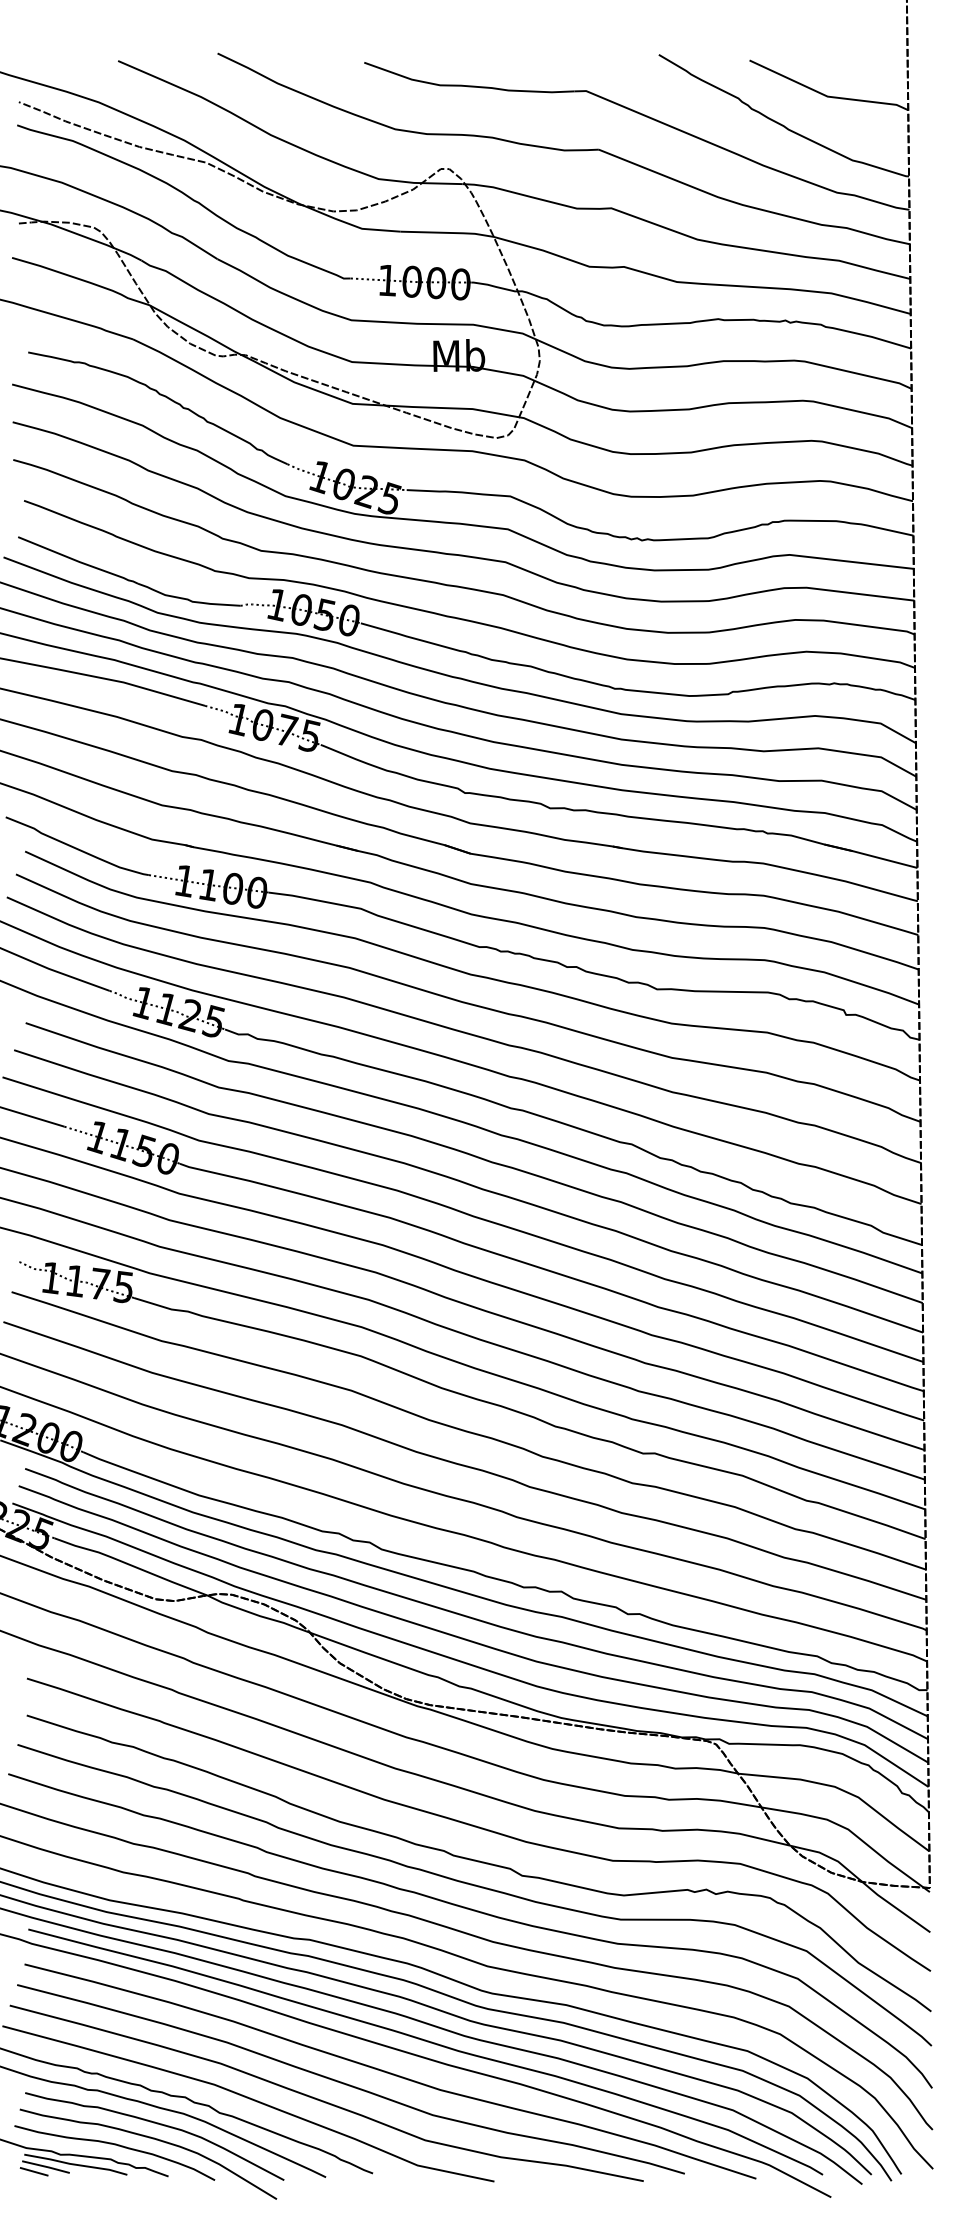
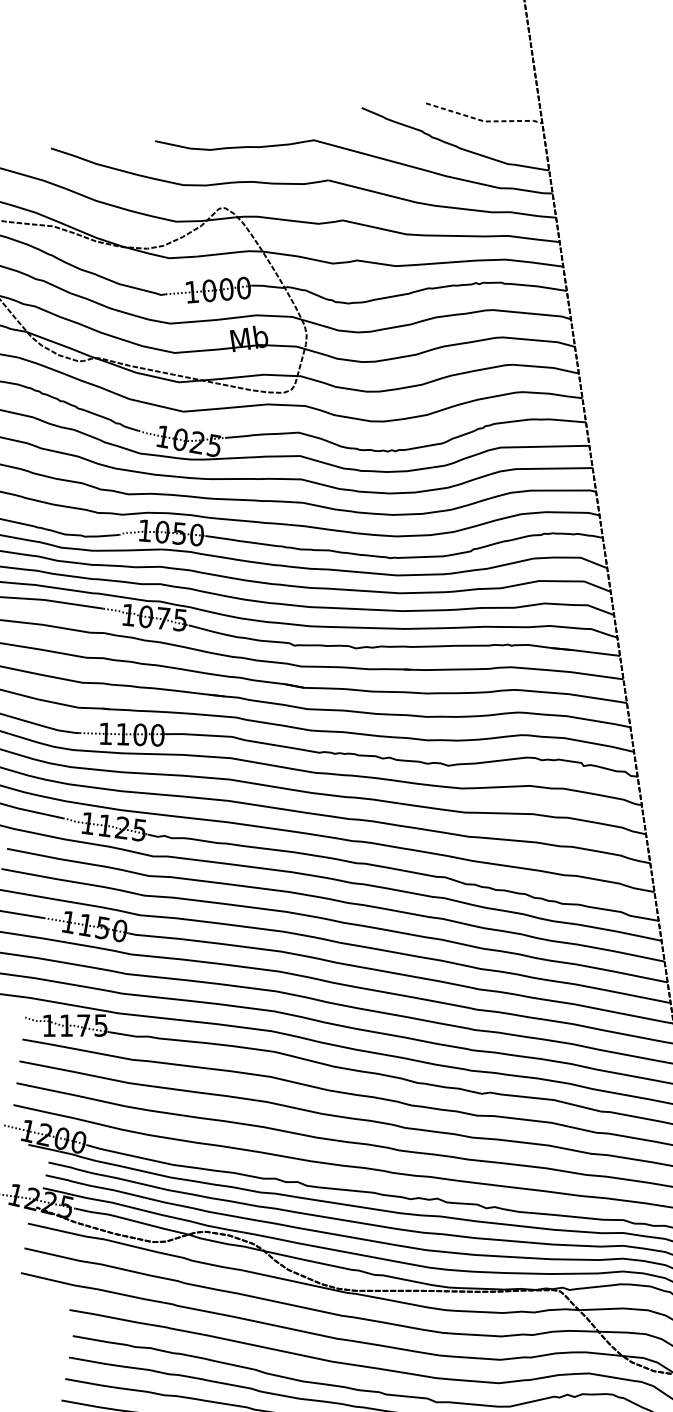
line: (826, 96) -> (483, 121), solid -> dashed

